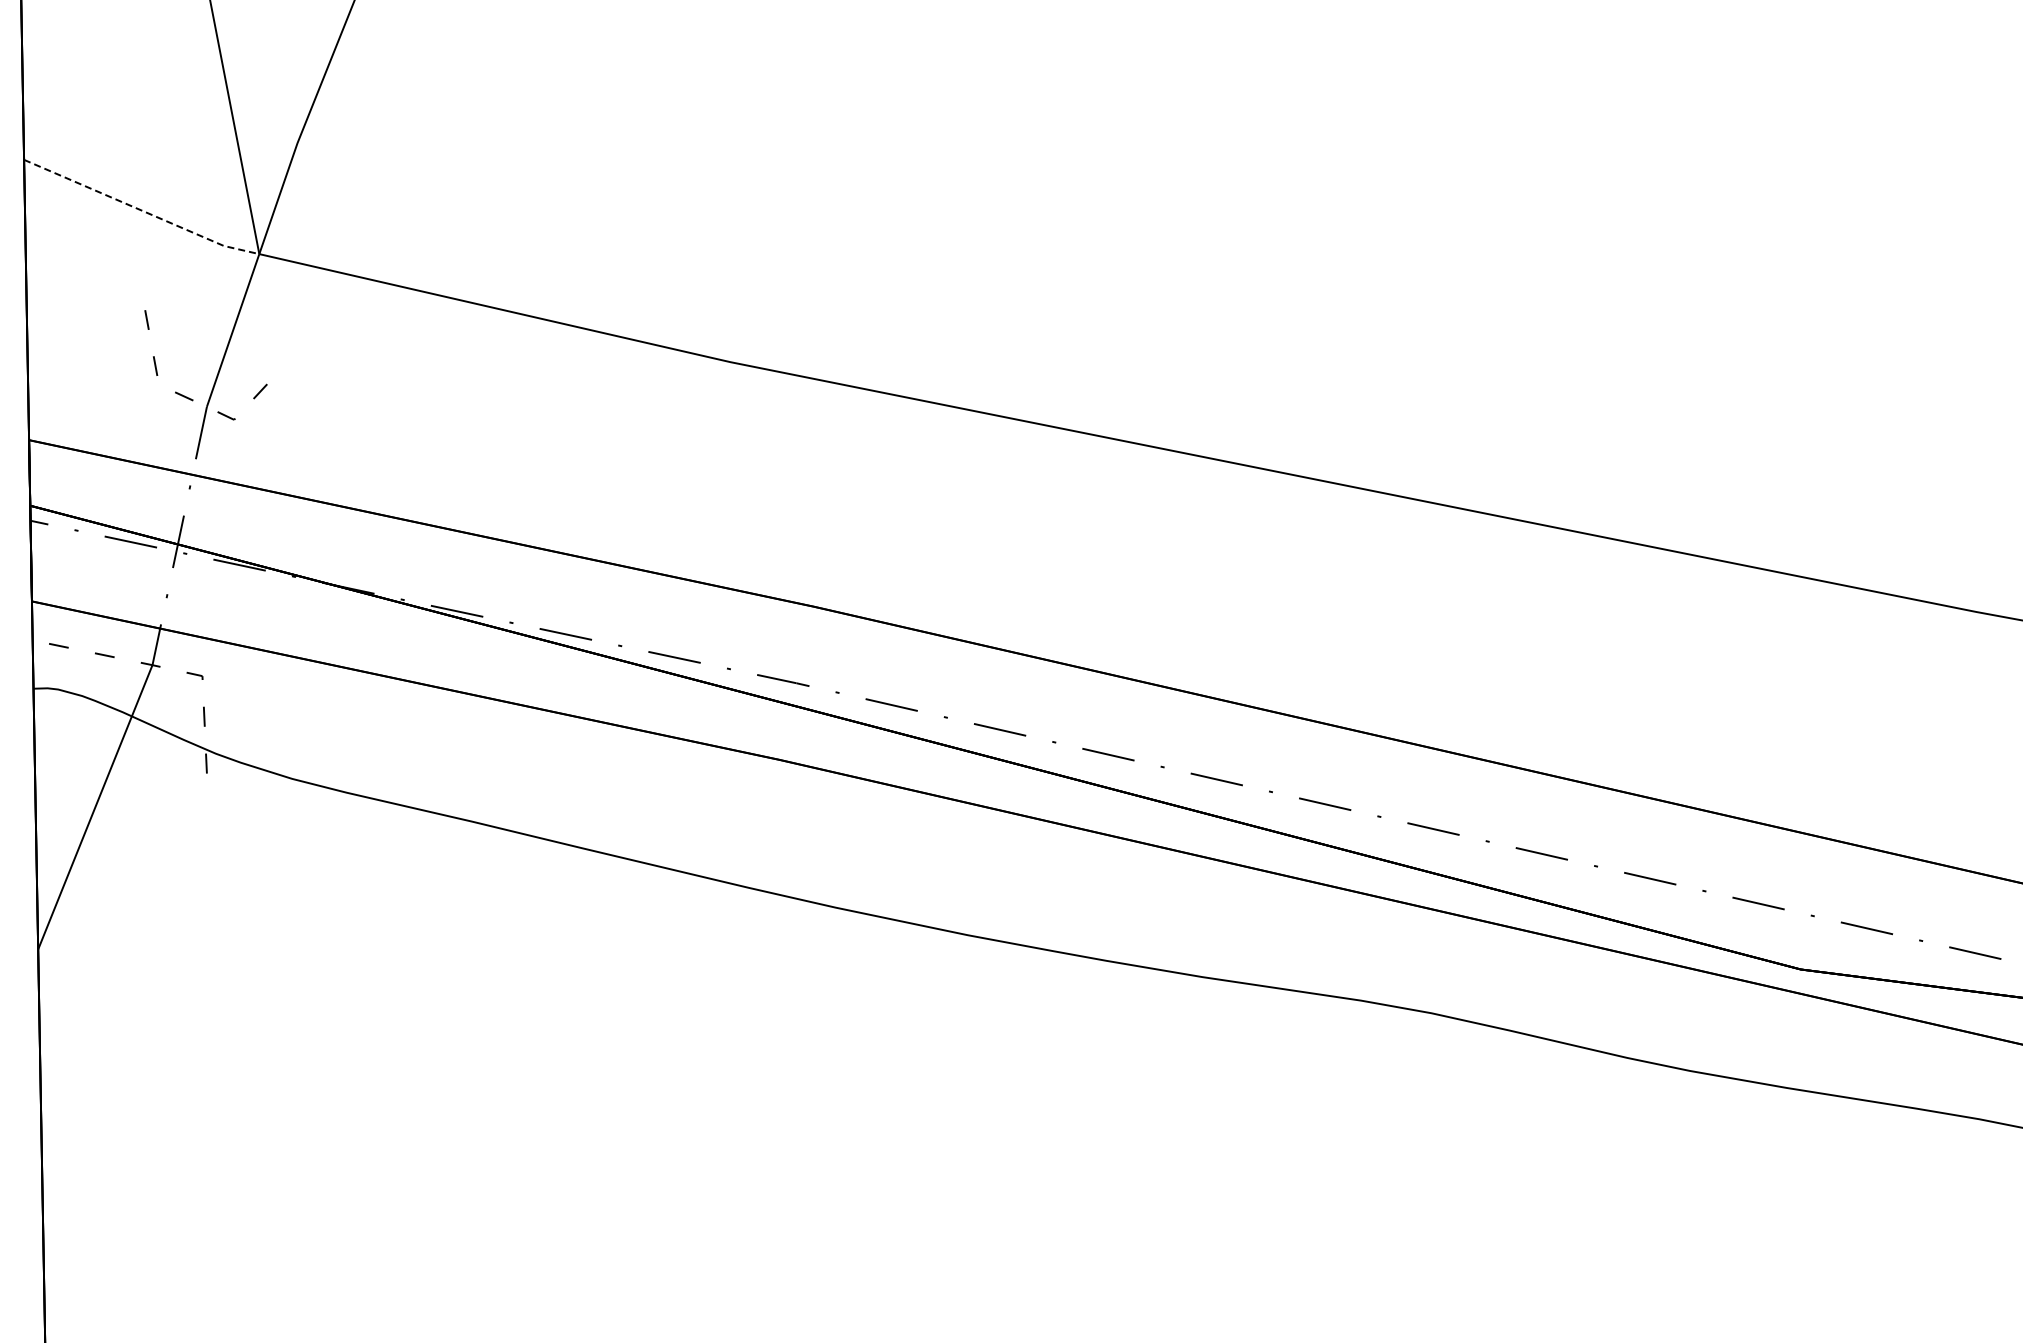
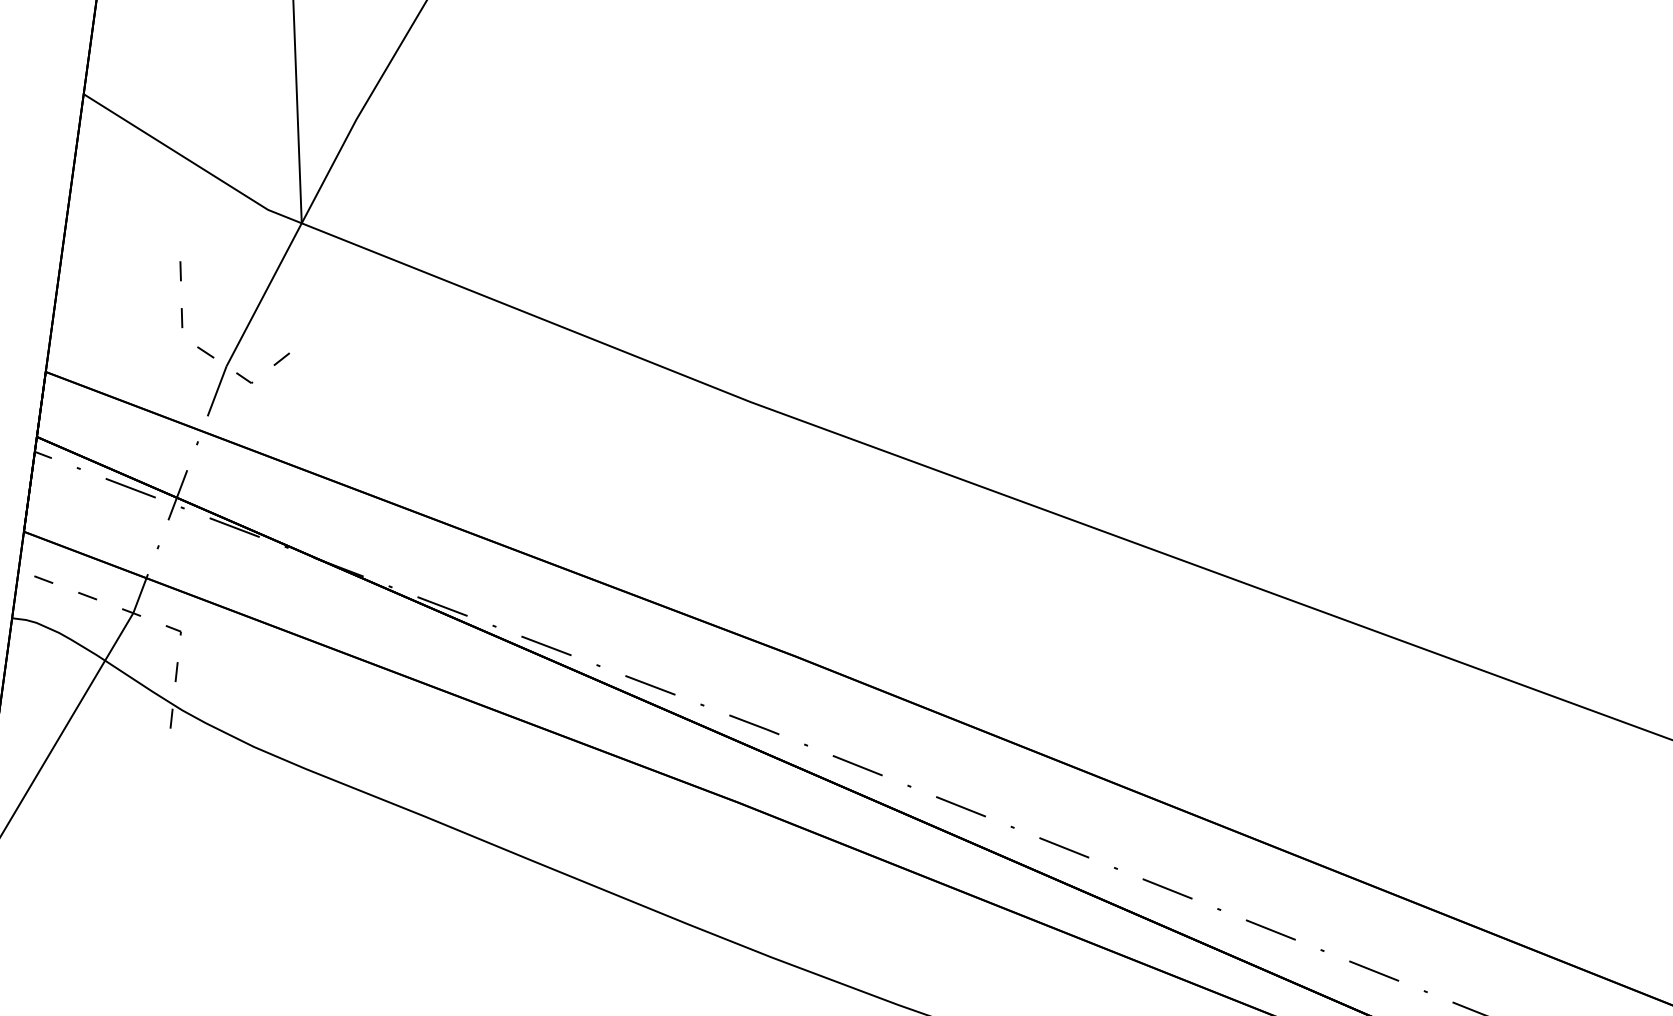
line: (140, 210) -> (191, 162), dashed -> solid

